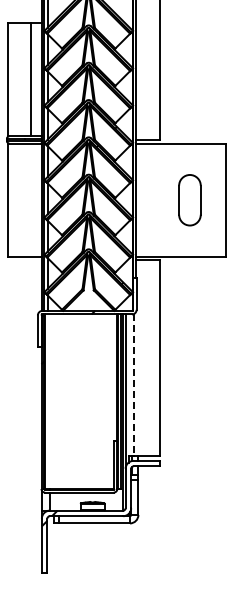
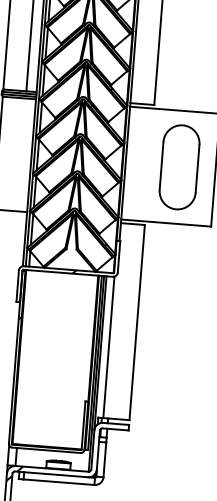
part: (189, 200) -> (179, 167), size x1.67
line: (133, 385) -> (108, 347), dashed -> solid

